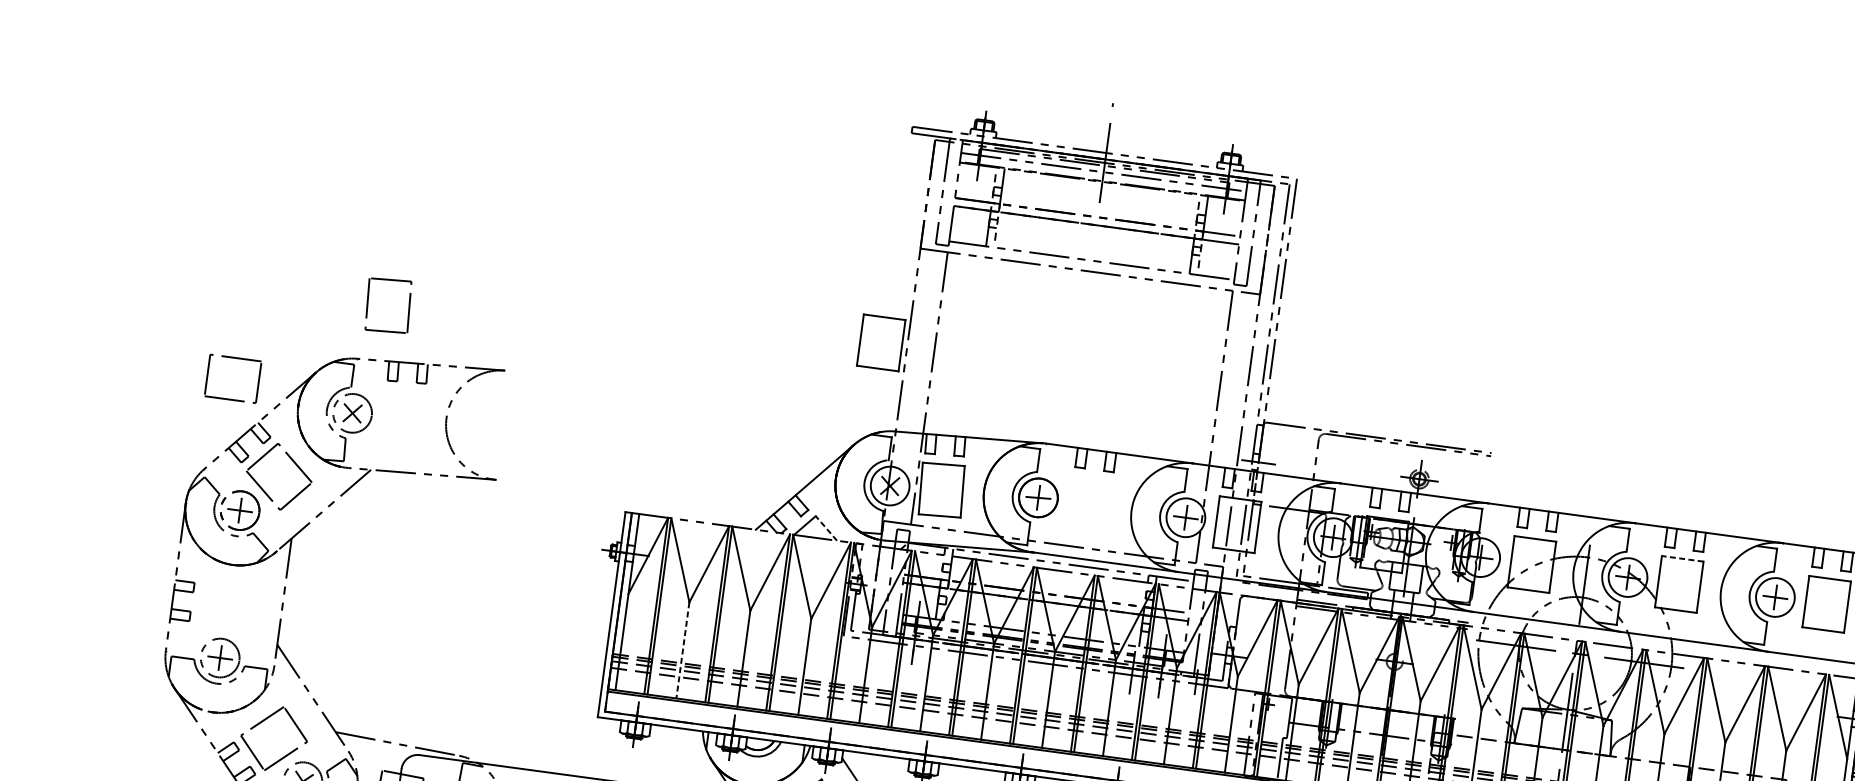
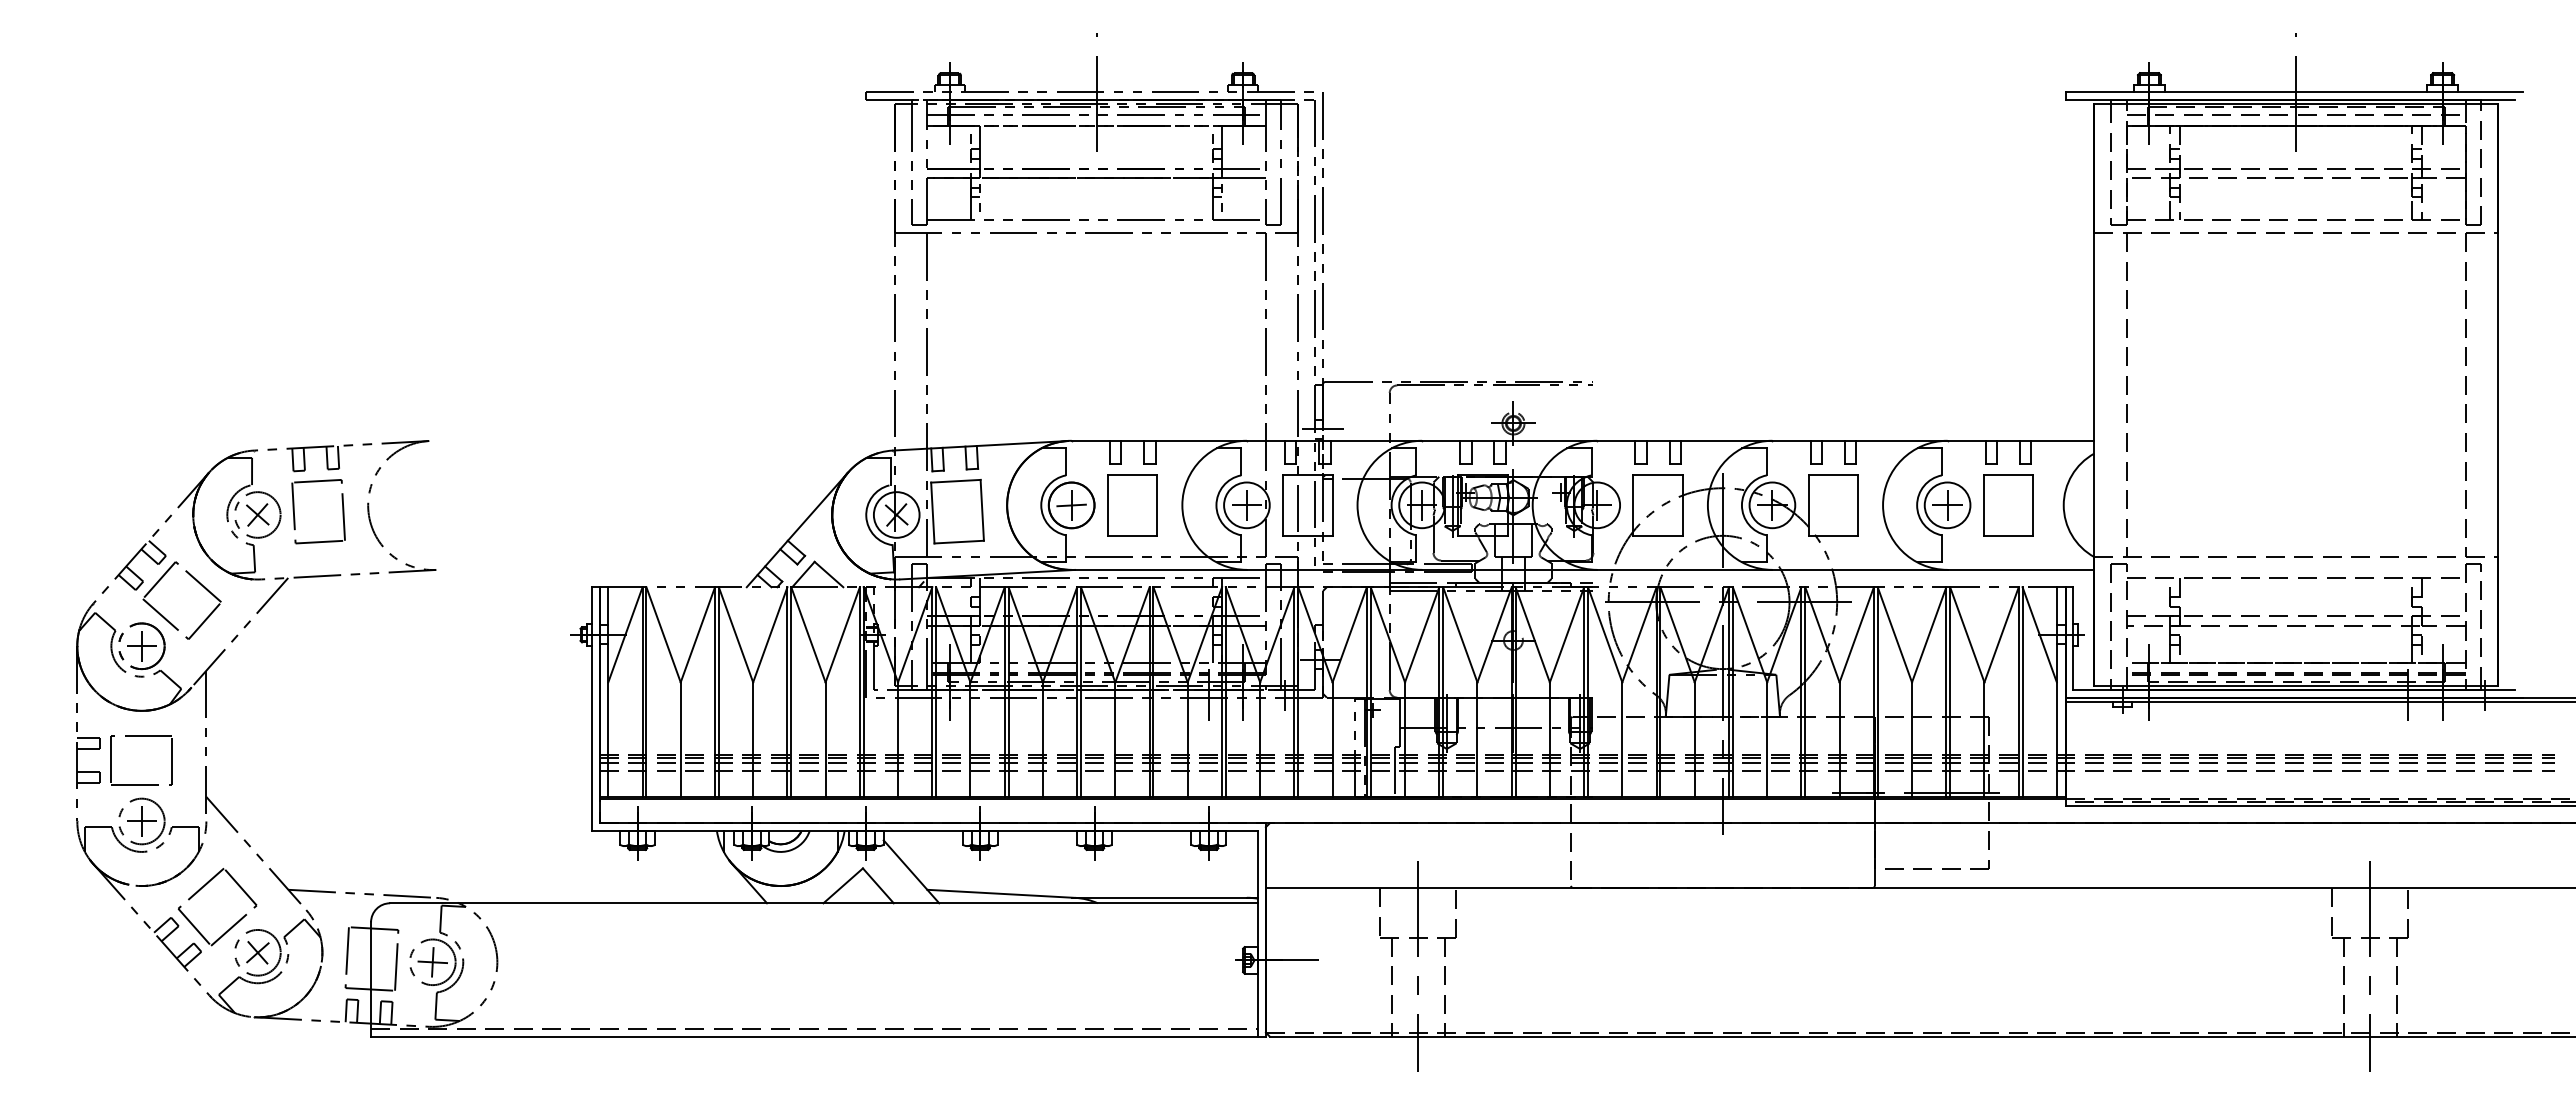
part: (368, 307) -> (295, 517), moved
part: (881, 343) -> (1132, 505), moved
part: (235, 358) -> (141, 736), moved
line: (826, 528) -> (828, 574), dashed -> solid
line: (1682, 558) -> (1833, 474), dashed -> solid
line: (682, 651) -> (680, 740), dashed -> solid

